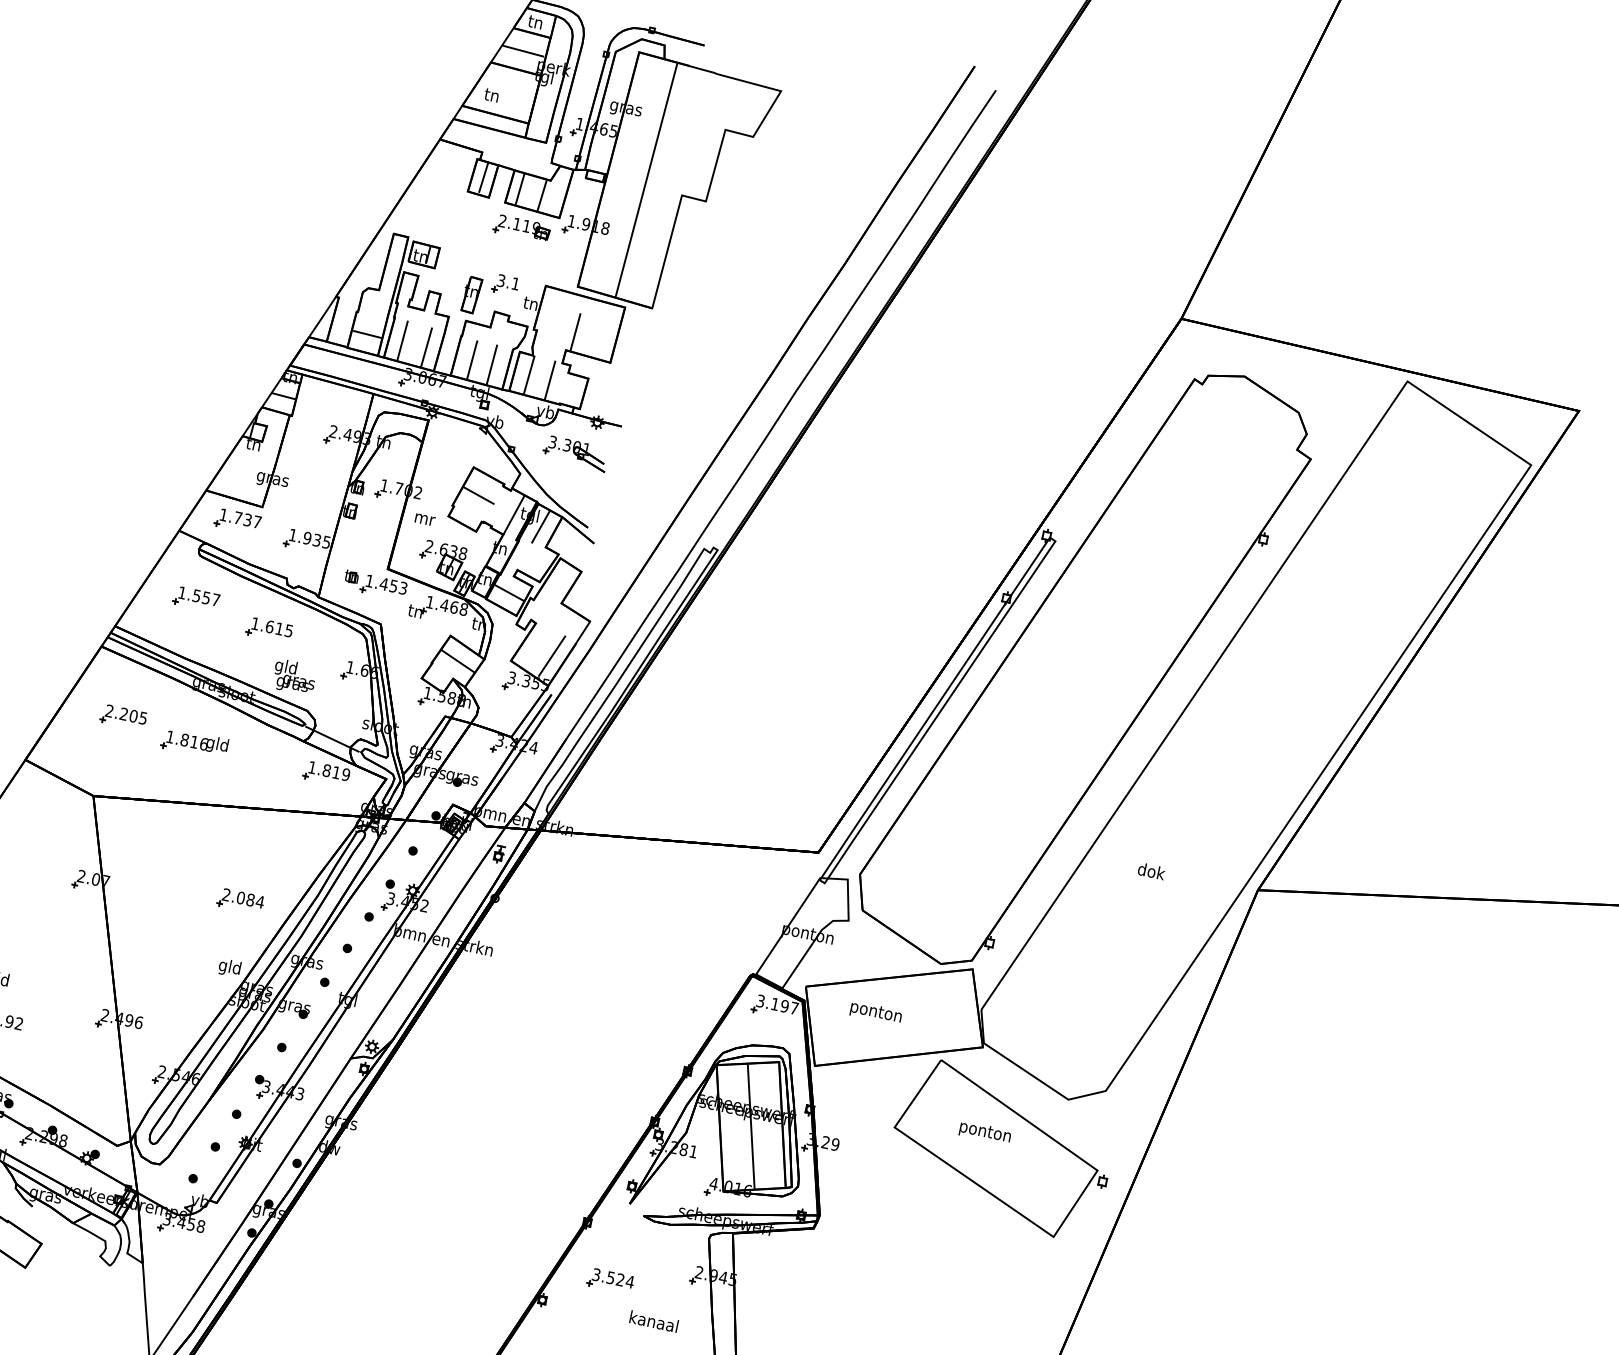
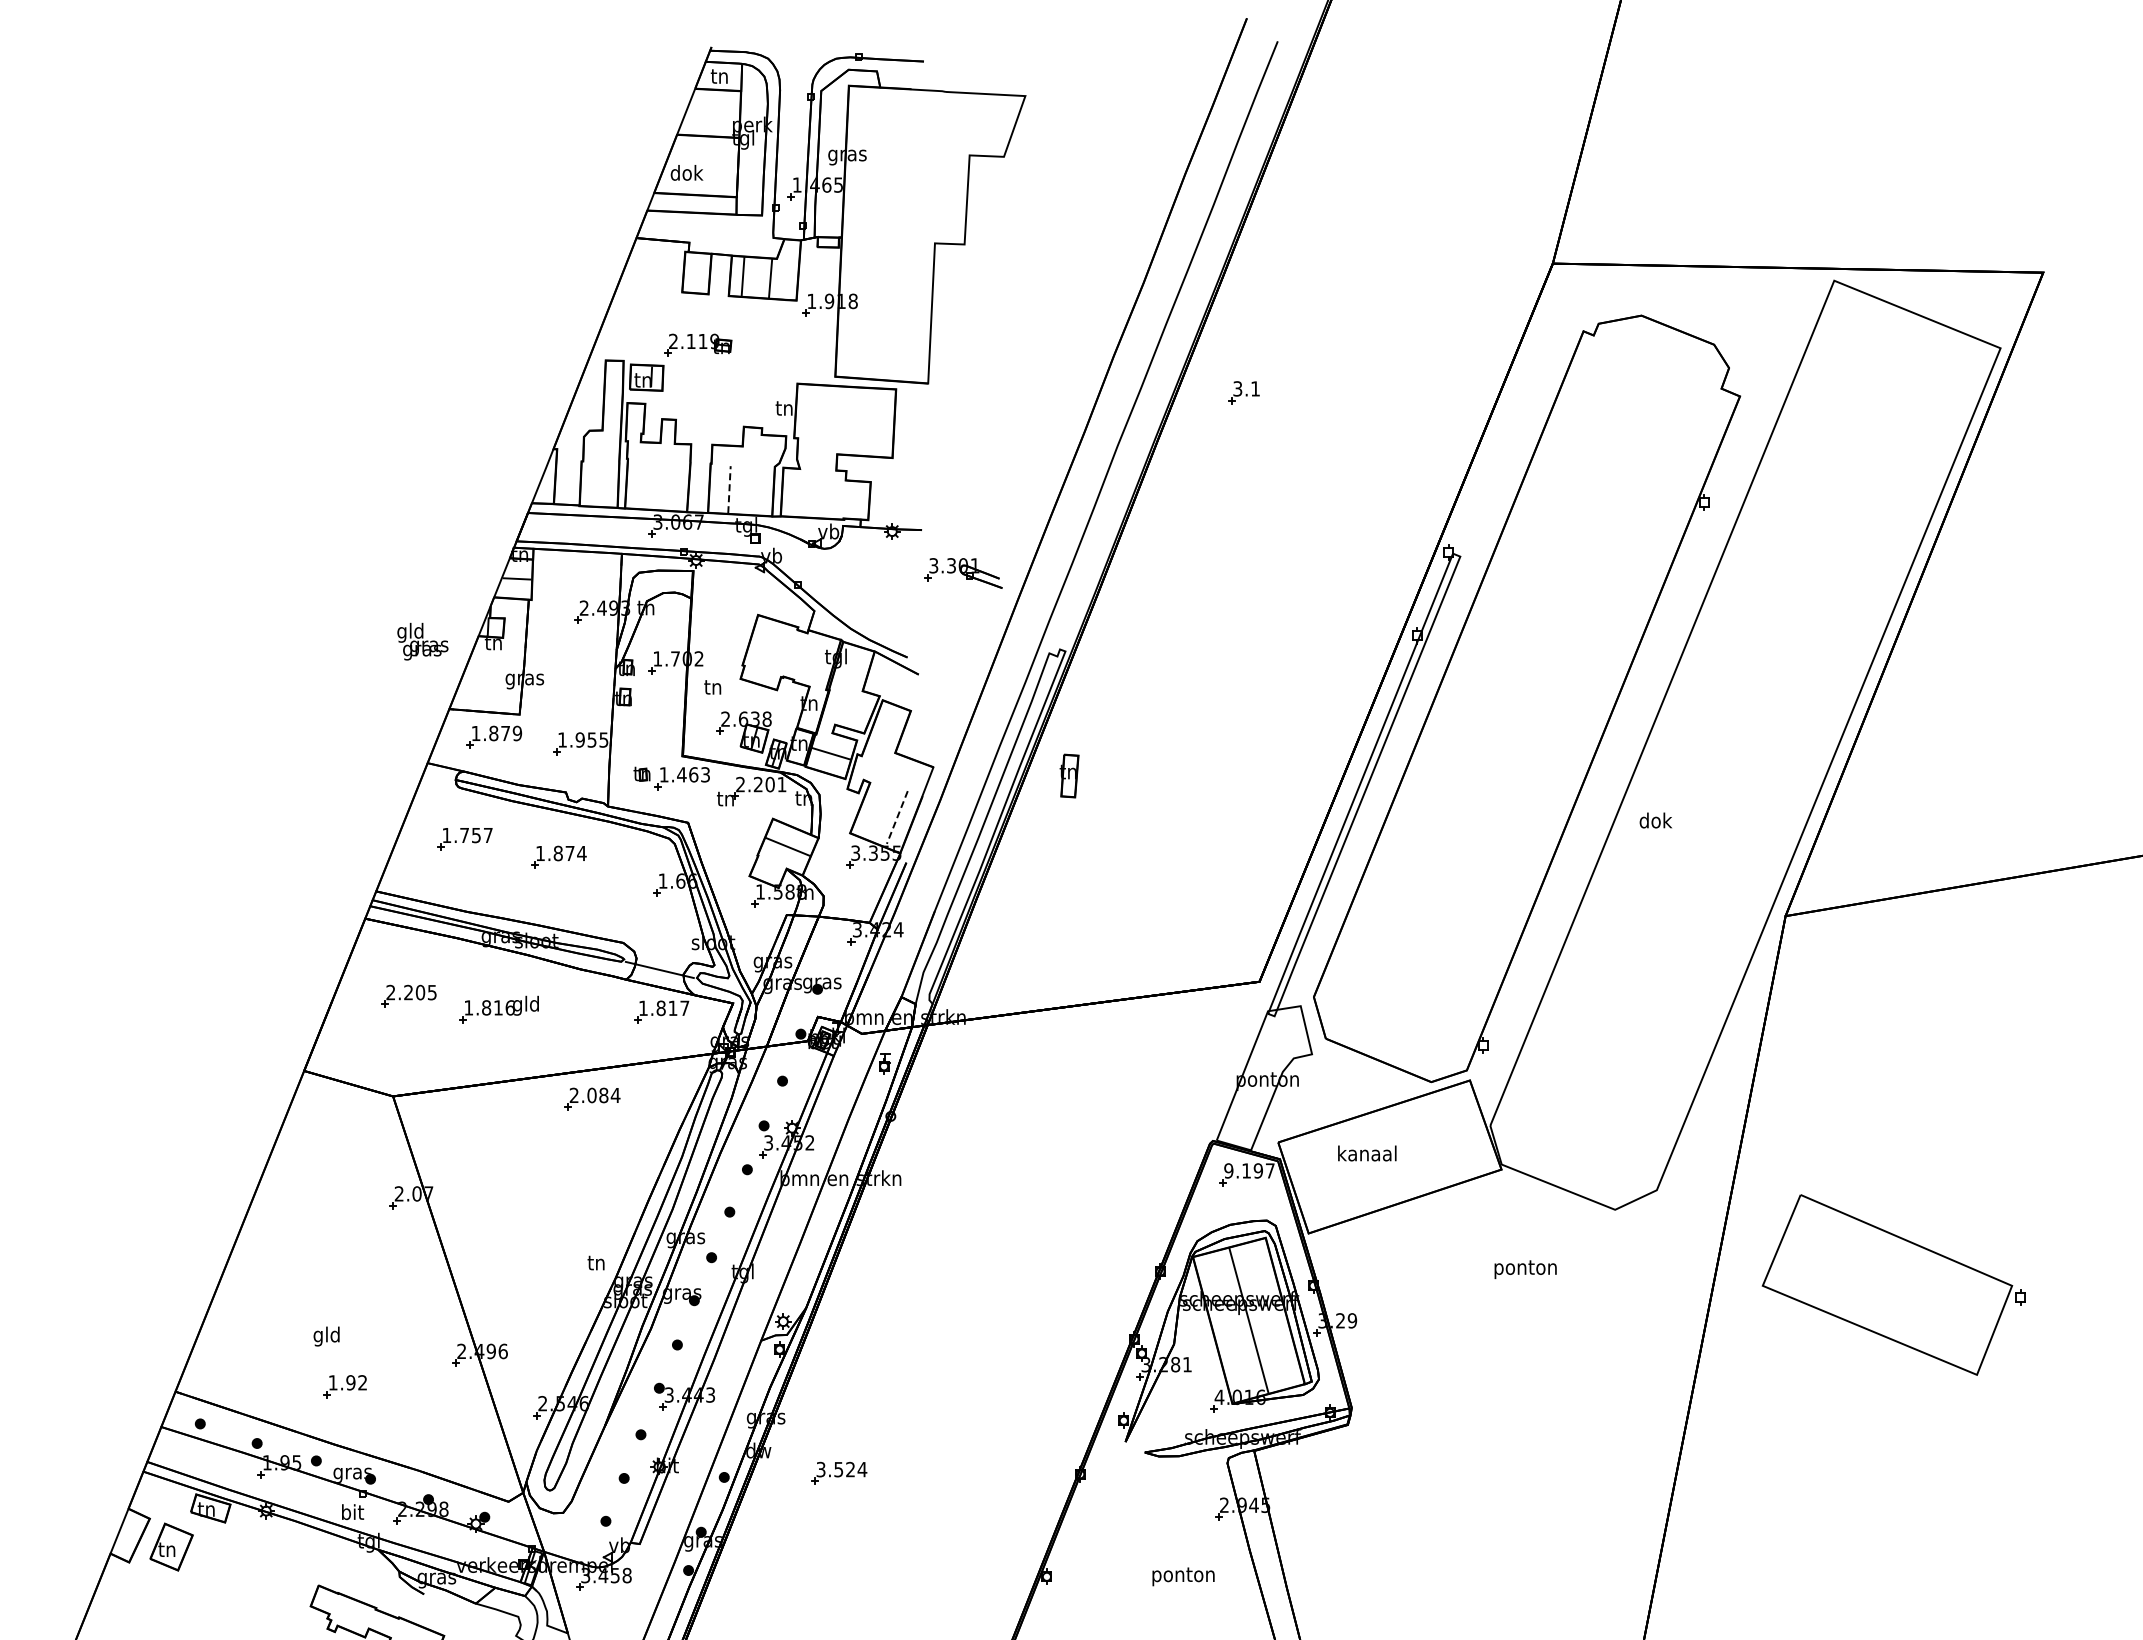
line: (523, 51) -> (712, 113), removed
text: (492, 94) -> (686, 172), tn -> dok
line: (483, 177) -> (696, 271), removed
line: (646, 180) -> (889, 234), removed
part: (522, 227) -> (698, 344), moved
part: (505, 284) -> (1243, 392), moved
part: (471, 294) -> (1069, 775), moved
line: (575, 331) -> (843, 430), removed
line: (367, 334) -> (600, 485), removed
line: (402, 341) -> (642, 484), removed
line: (426, 347) -> (672, 486), removed
line: (472, 360) -> (729, 489), solid -> dashed
line: (491, 365) -> (753, 490), removed
line: (528, 374) -> (799, 492), removed
line: (549, 380) -> (825, 493), removed
part: (575, 453) -> (963, 573), moved
line: (478, 495) -> (770, 646), removed
line: (513, 514) -> (816, 660), removed
text: (425, 518) -> (714, 687), mr -> tn
text: (247, 520) -> (505, 733), 1.737 -> 1.879
line: (540, 527) -> (851, 668), removed
text: (317, 540) -> (592, 739), 1.935 -> 1.955
text: (393, 585) -> (693, 774), 1.453 -> 1.463
text: (196, 595) -> (464, 835), 1.557 -> 1.757
text: (447, 605) -> (761, 784), 1.468 -> 2.201
text: (279, 628) -> (569, 853), 1.615 -> 1.874
line: (552, 656) -> (897, 817), solid -> dashed
text: (294, 677) -> (422, 641), moved
text: (345, 774) -> (684, 1008), 1.819 -> 1.817
text: (1151, 871) -> (1655, 820), moved
part: (240, 900) -> (592, 1098), moved
text: (229, 968) -> (596, 1264), gld -> tn
text: (760, 1000) -> (1228, 1170), 3.197 -> 9.197
text: (876, 1012) -> (1367, 1155), ponton -> kanaal
part: (1001, 1148) -> (1893, 1284), moved
part: (610, 1280) -> (839, 1472), moved
text: (653, 1323) -> (1183, 1576), kanaal -> ponton

